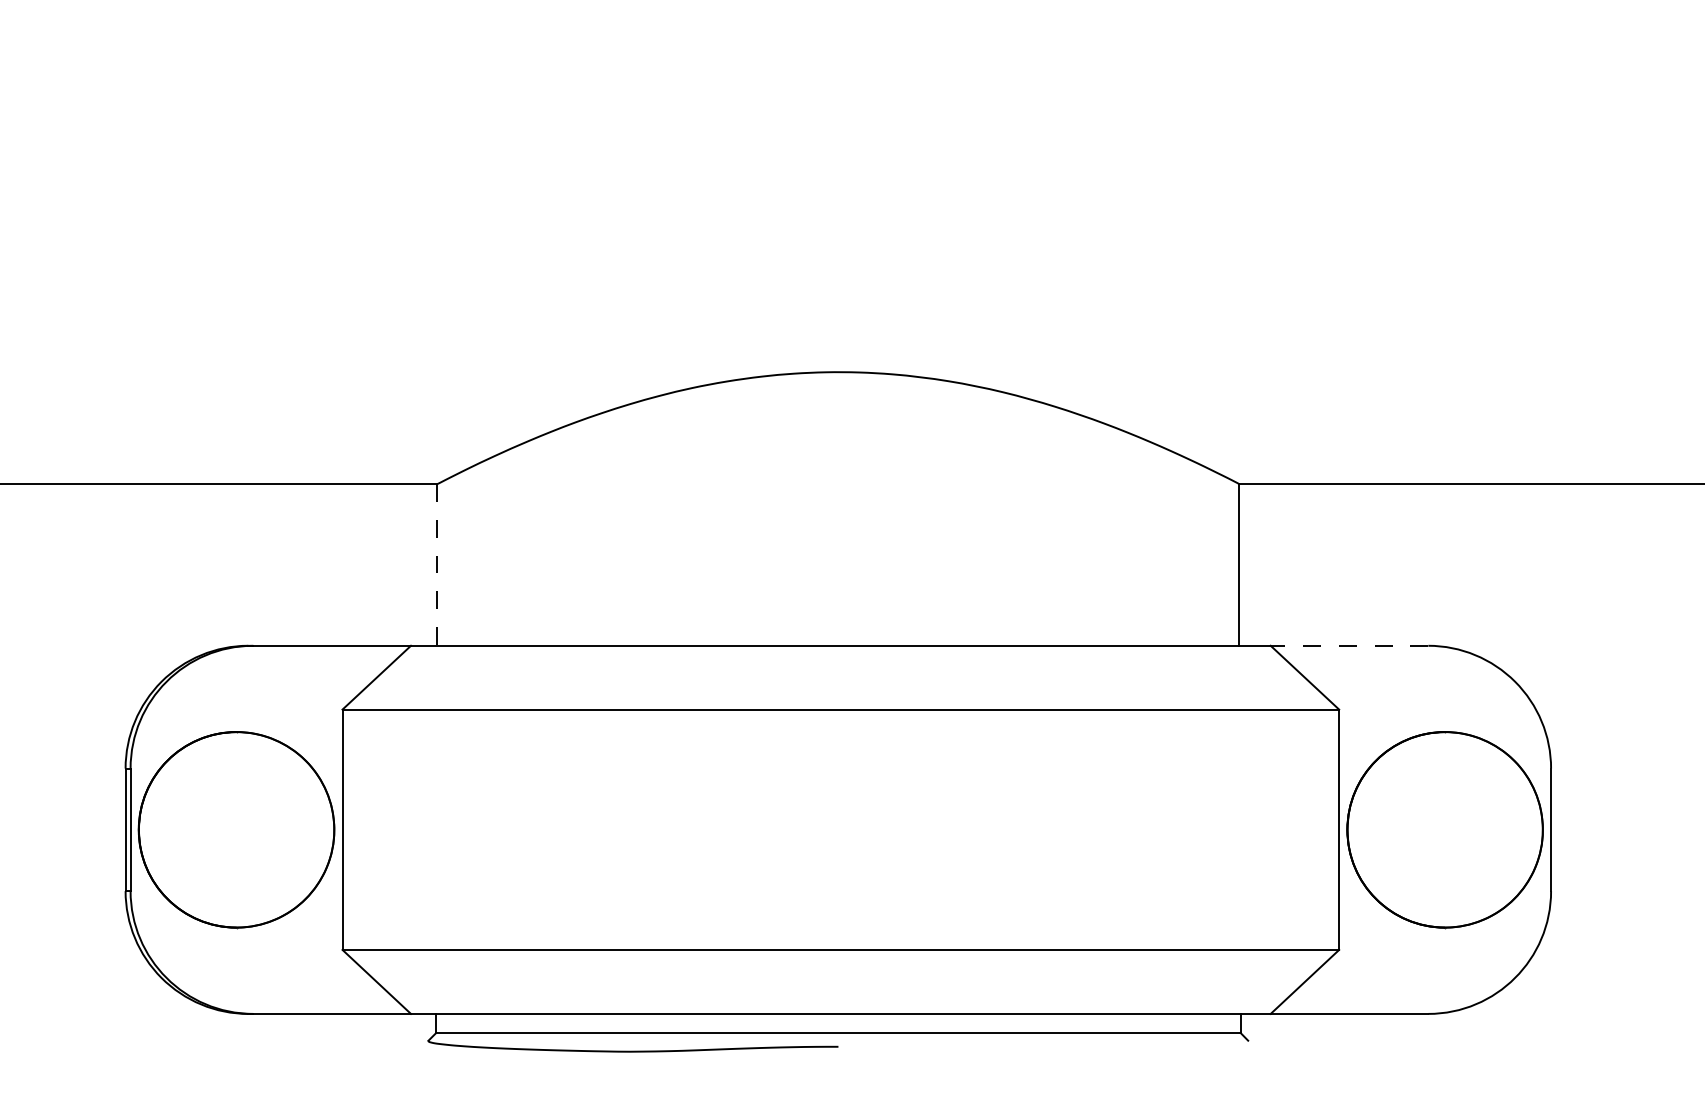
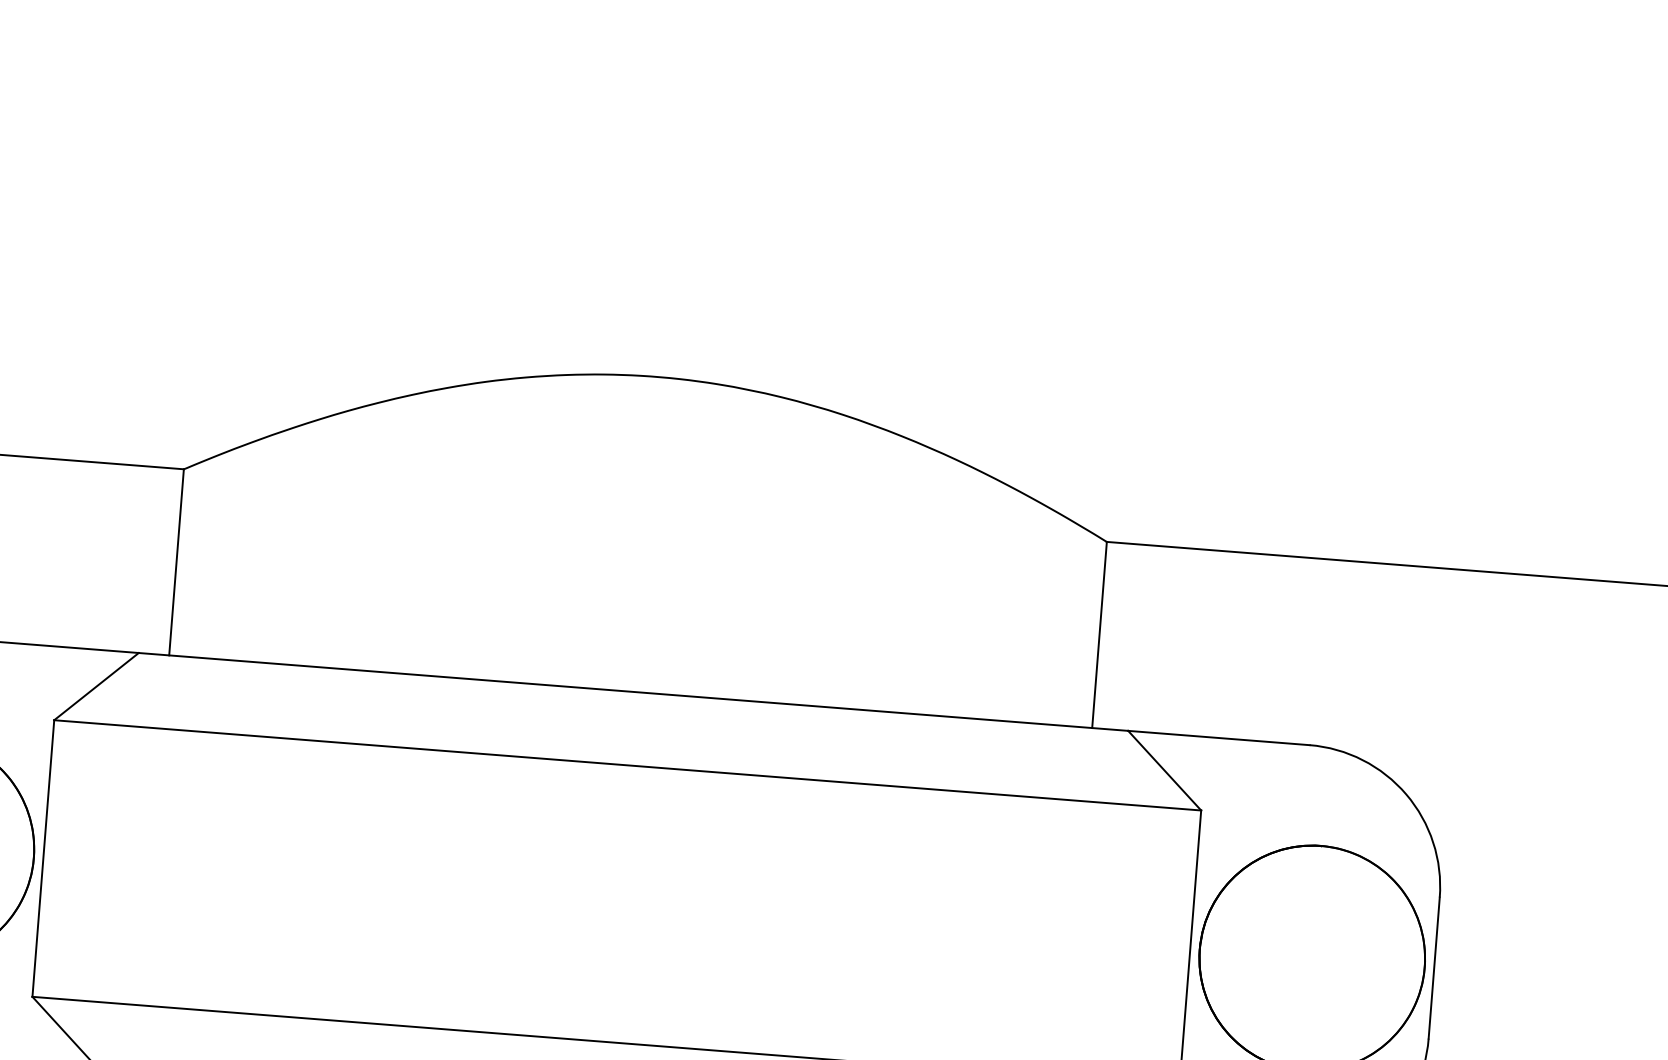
line: (437, 564) -> (176, 561), dashed -> solid
line: (1349, 645) -> (1218, 737), dashed -> solid

